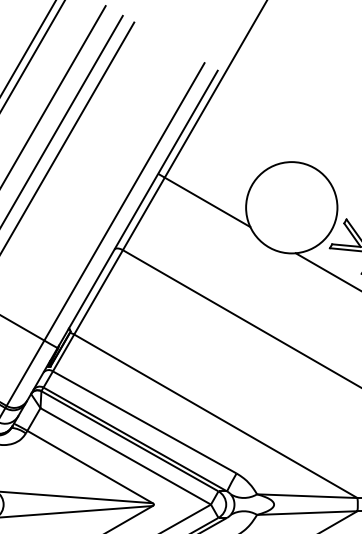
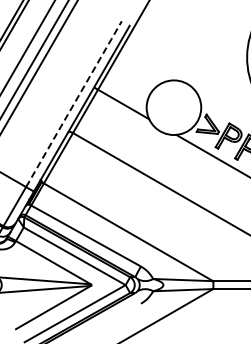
line: (123, 202) -> (73, 104), solid -> dashed

